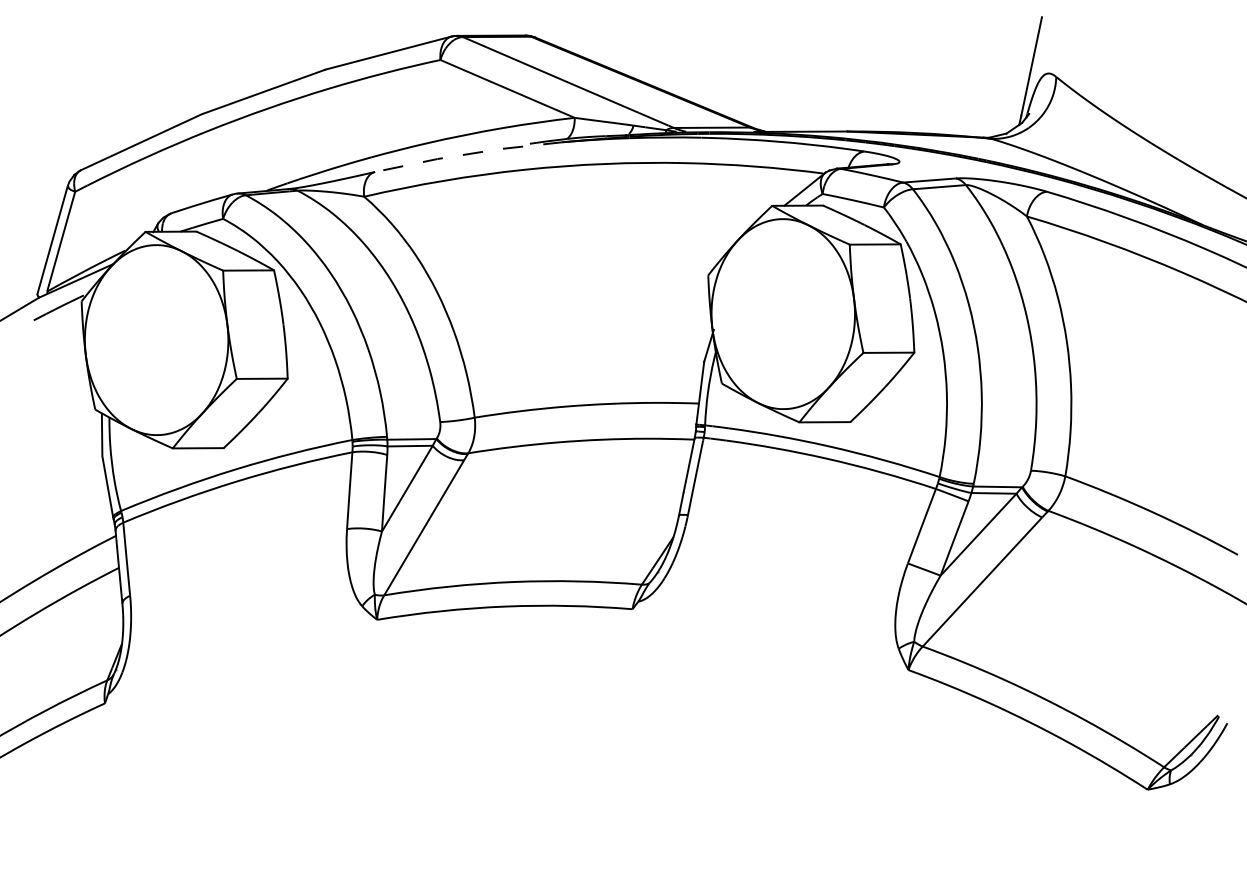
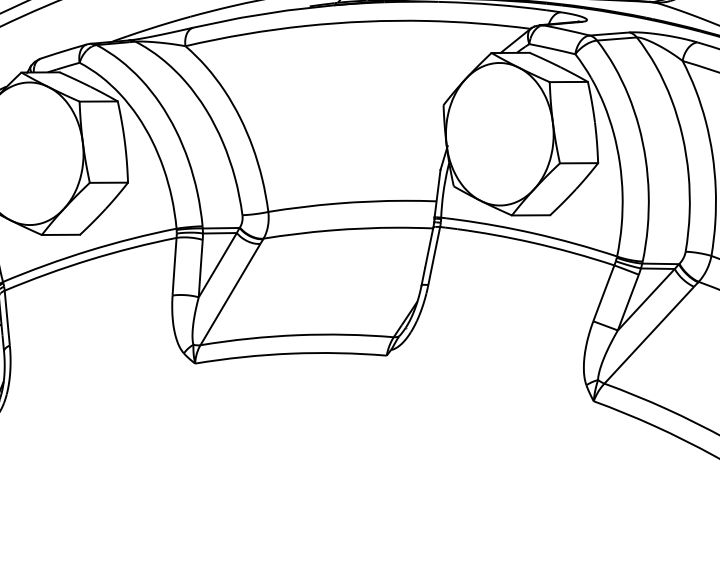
line: (468, 154) -> (263, 14), dashed -> solid

